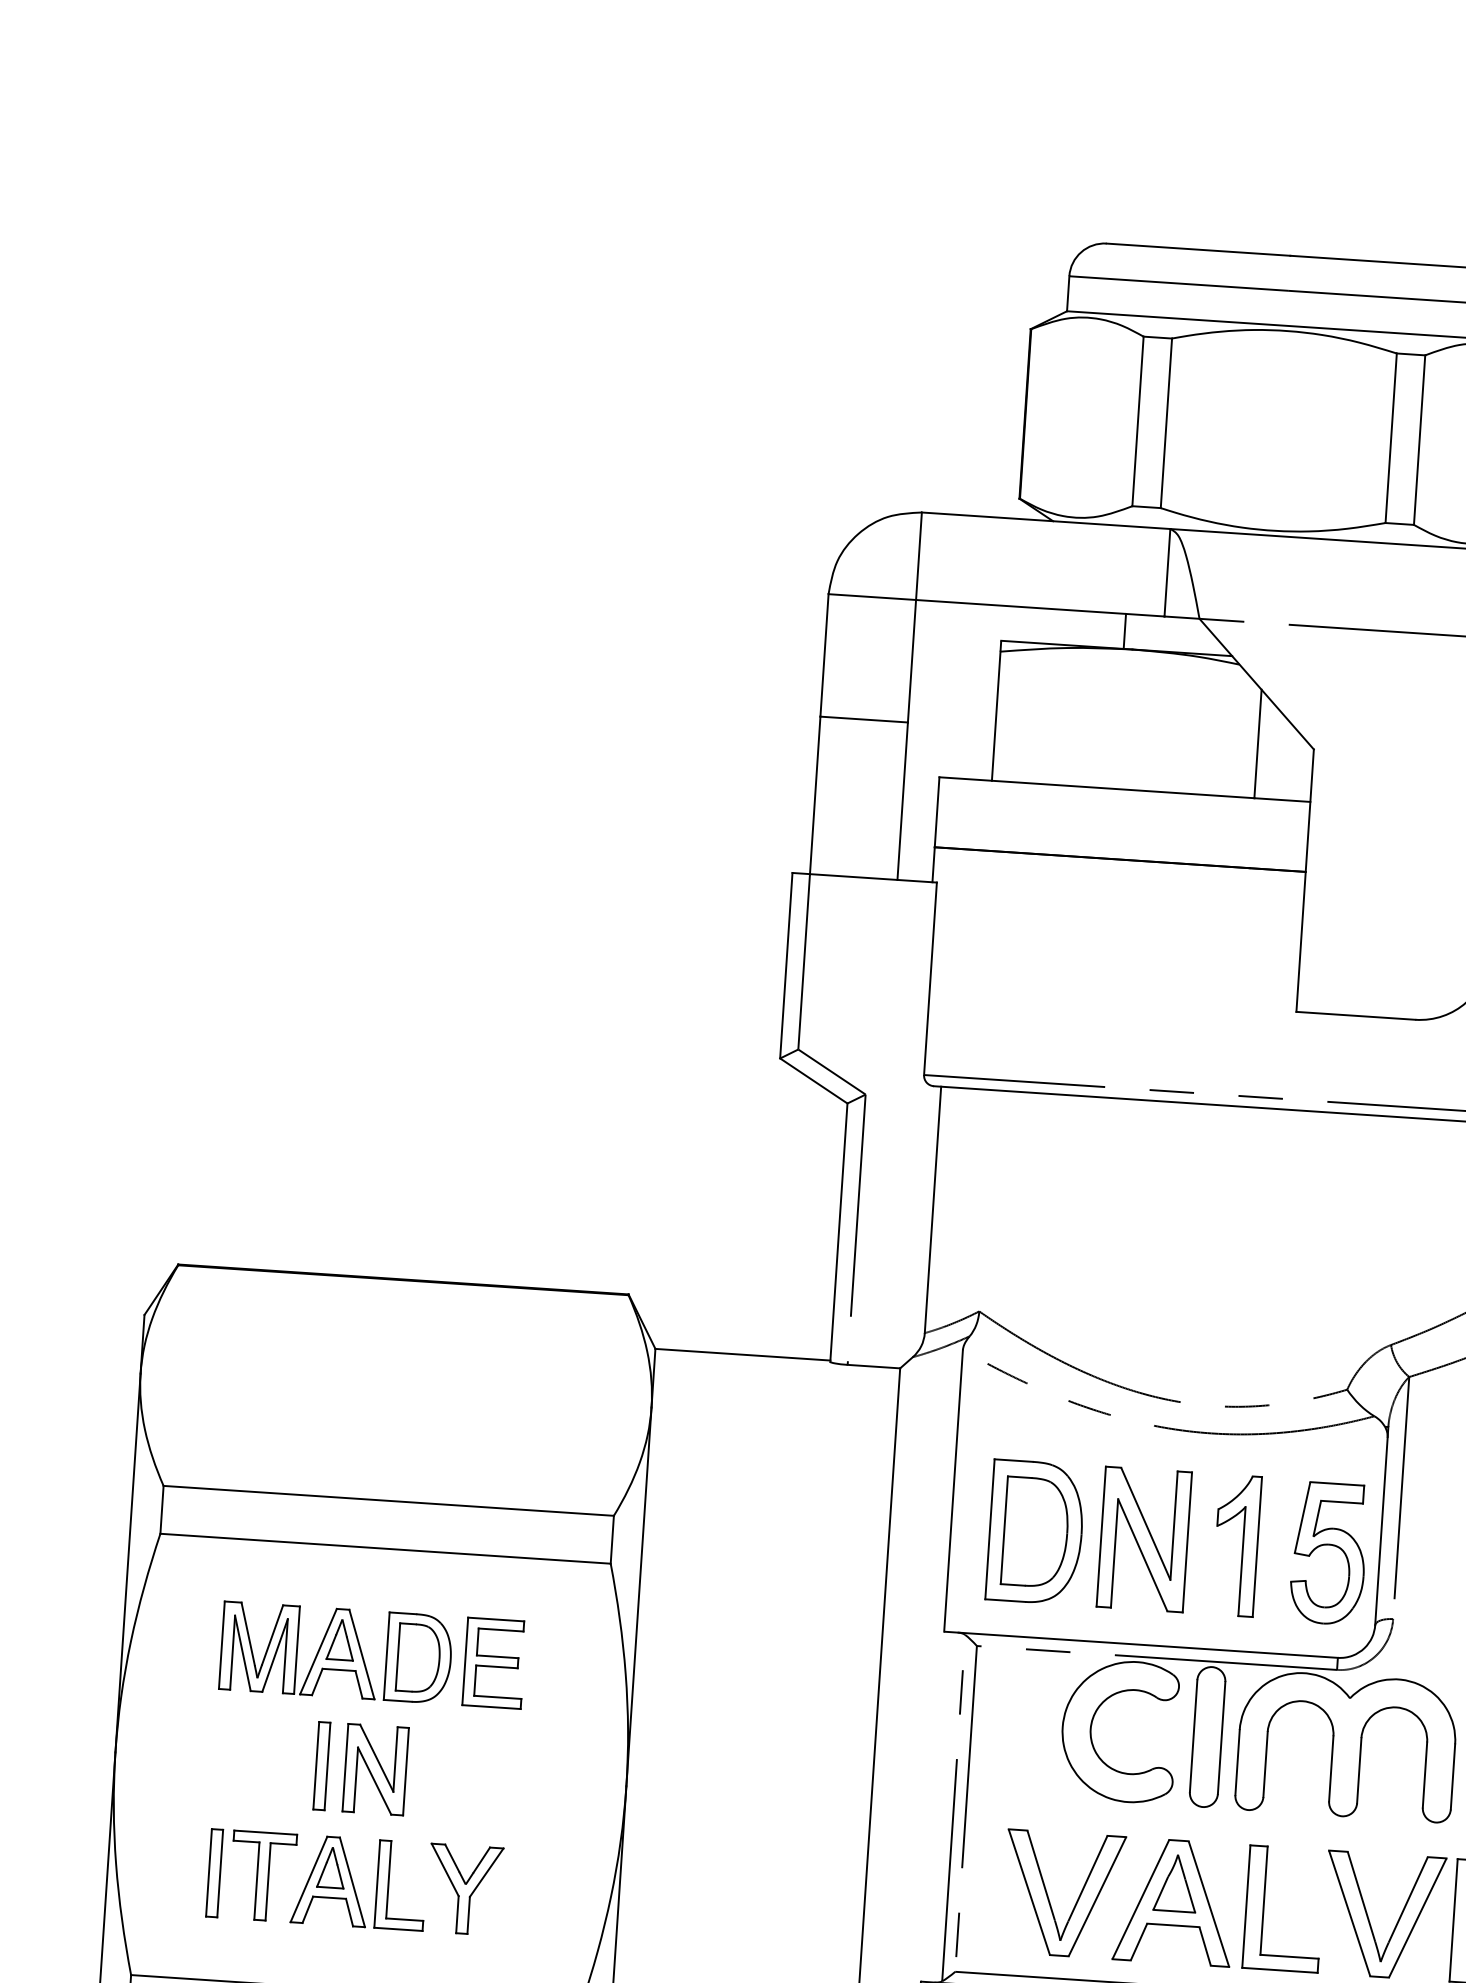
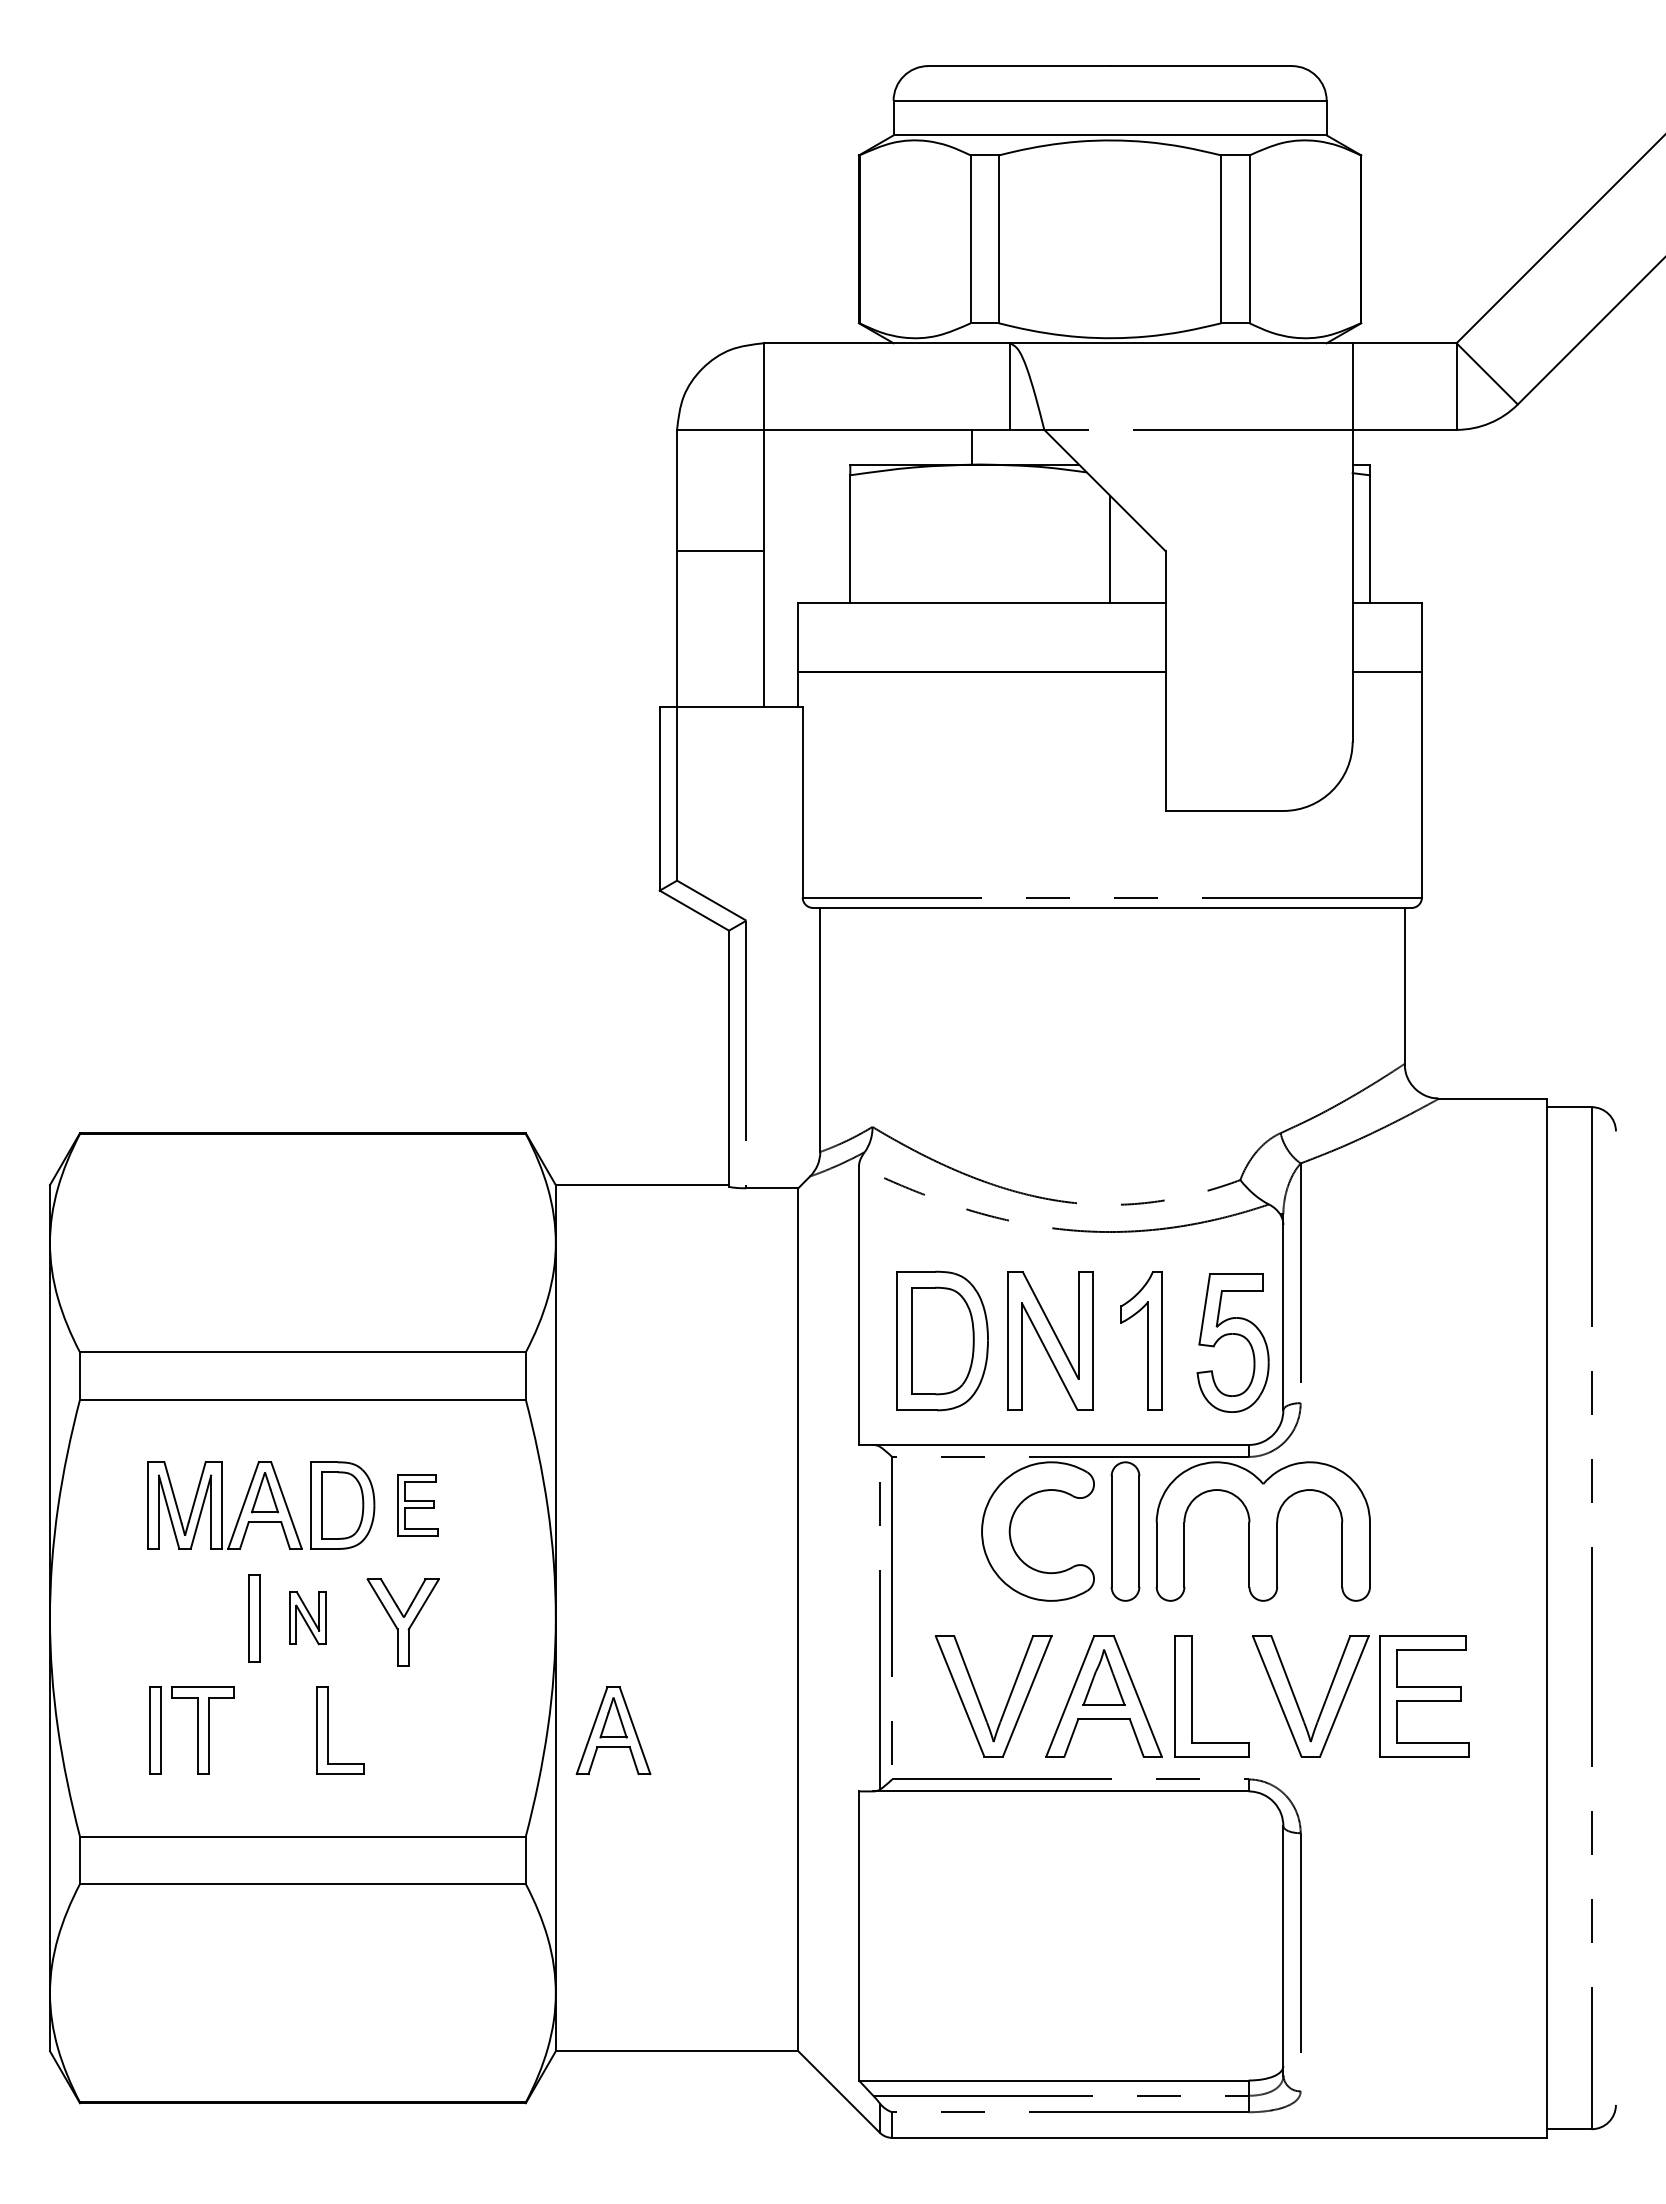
part: (494, 1663) -> (417, 1505), size x0.7
part: (375, 1768) -> (307, 1617), size x0.6
part: (330, 1880) -> (613, 1730), moved
part: (463, 1889) -> (402, 1622), moved

